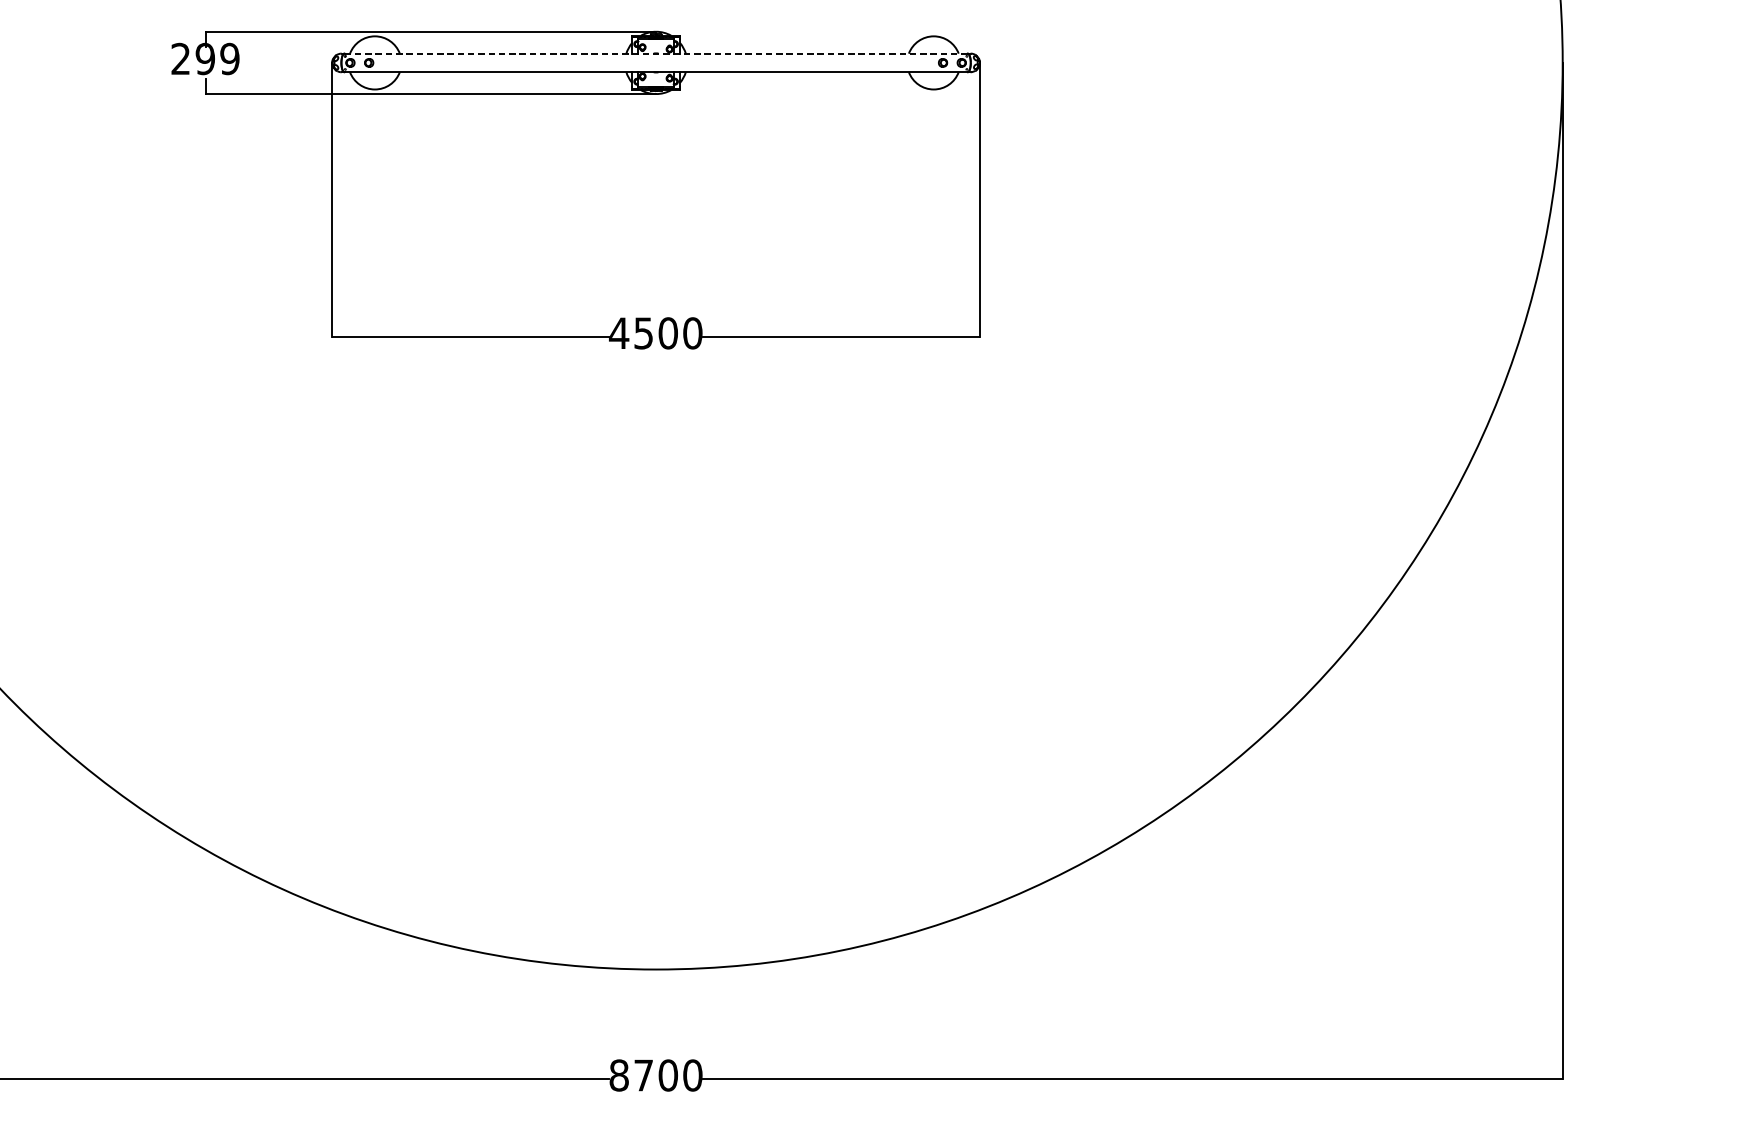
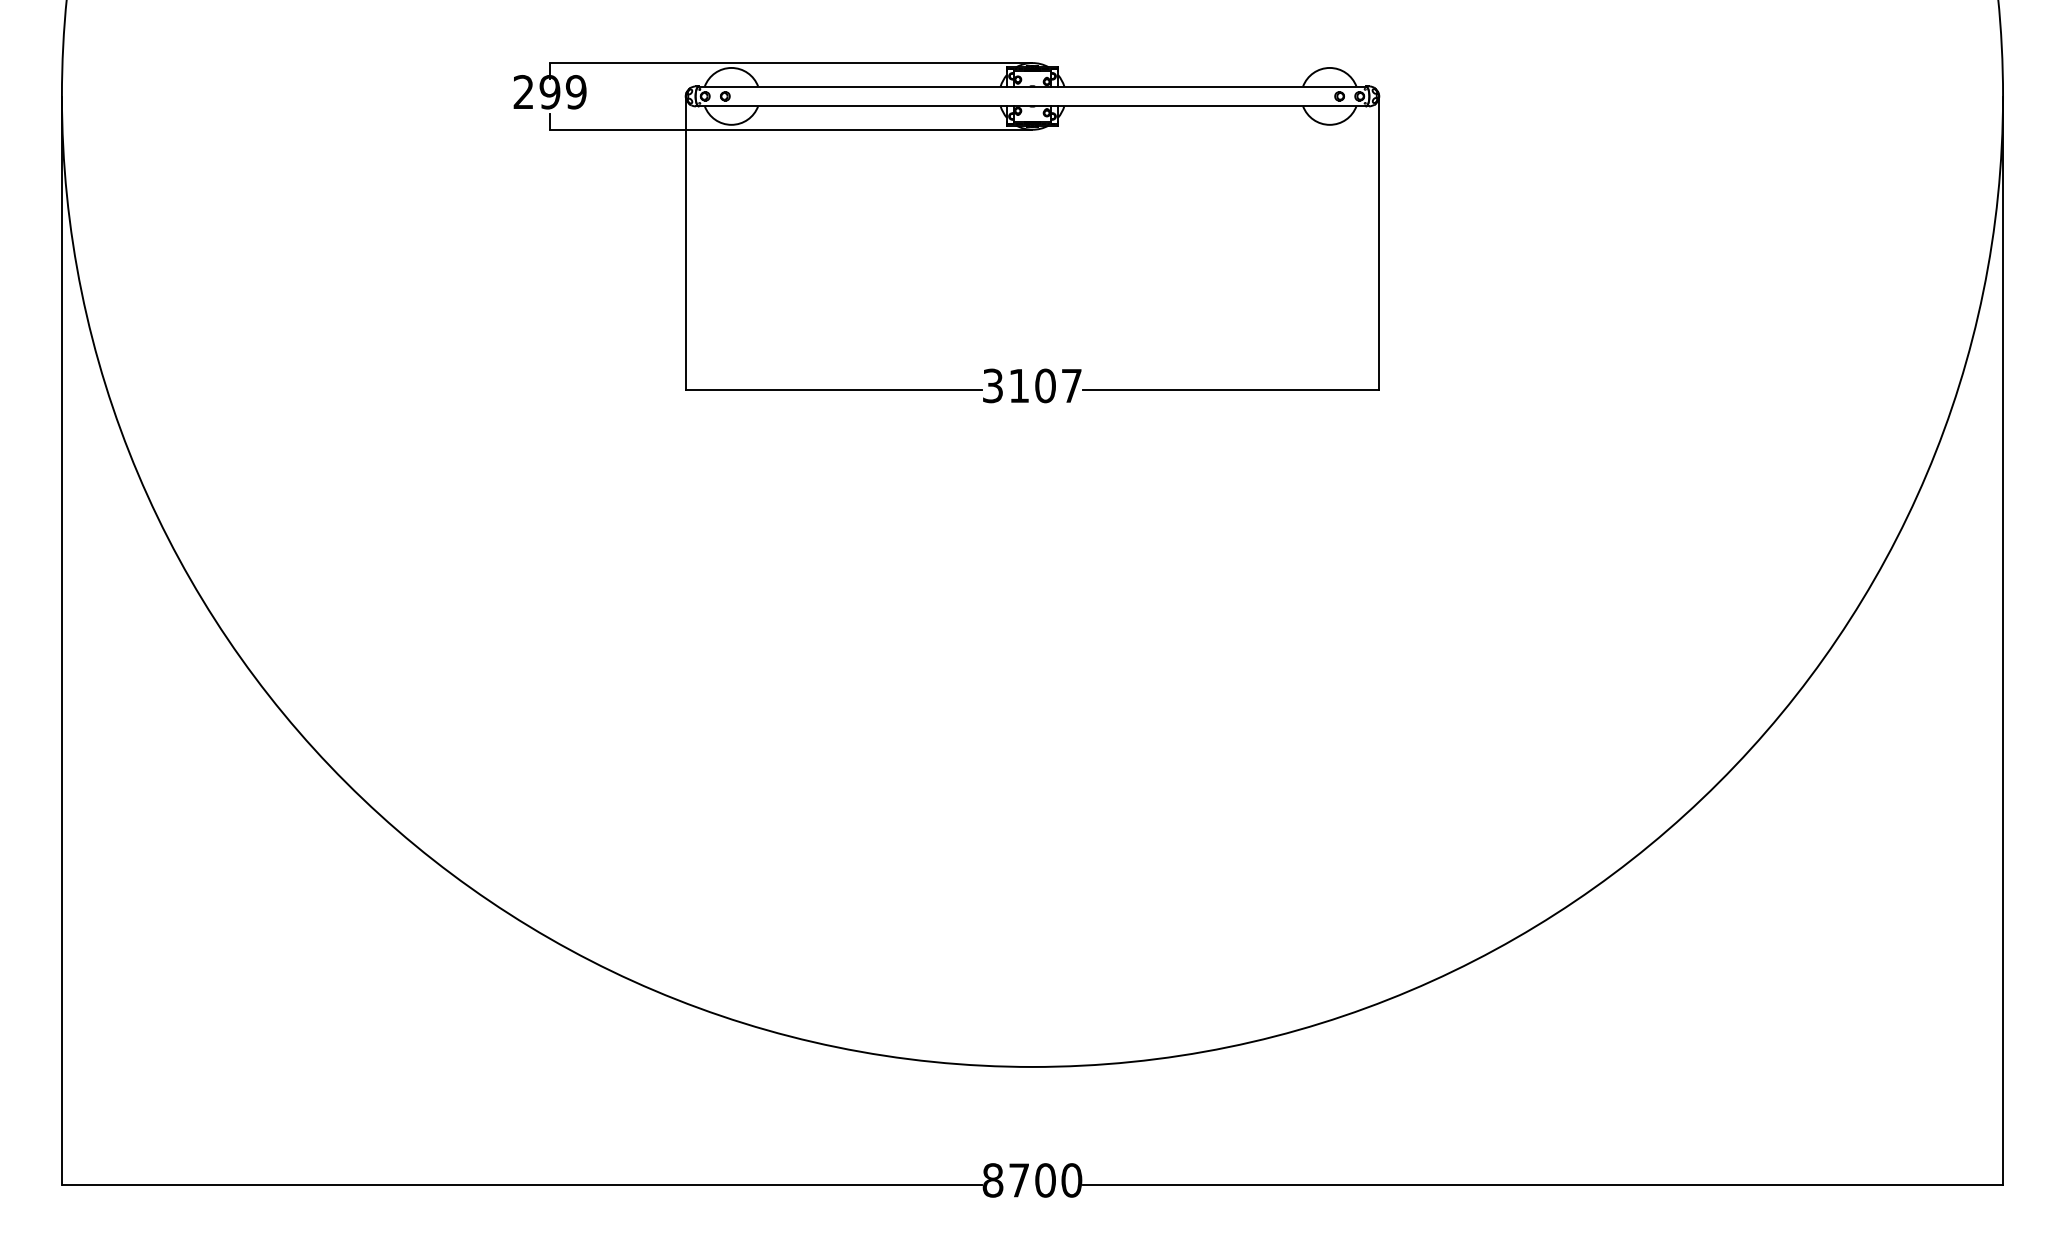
line: (656, 53) -> (1032, 86), dashed -> solid
text: (656, 332) -> (1032, 385), 4500 -> 3107

